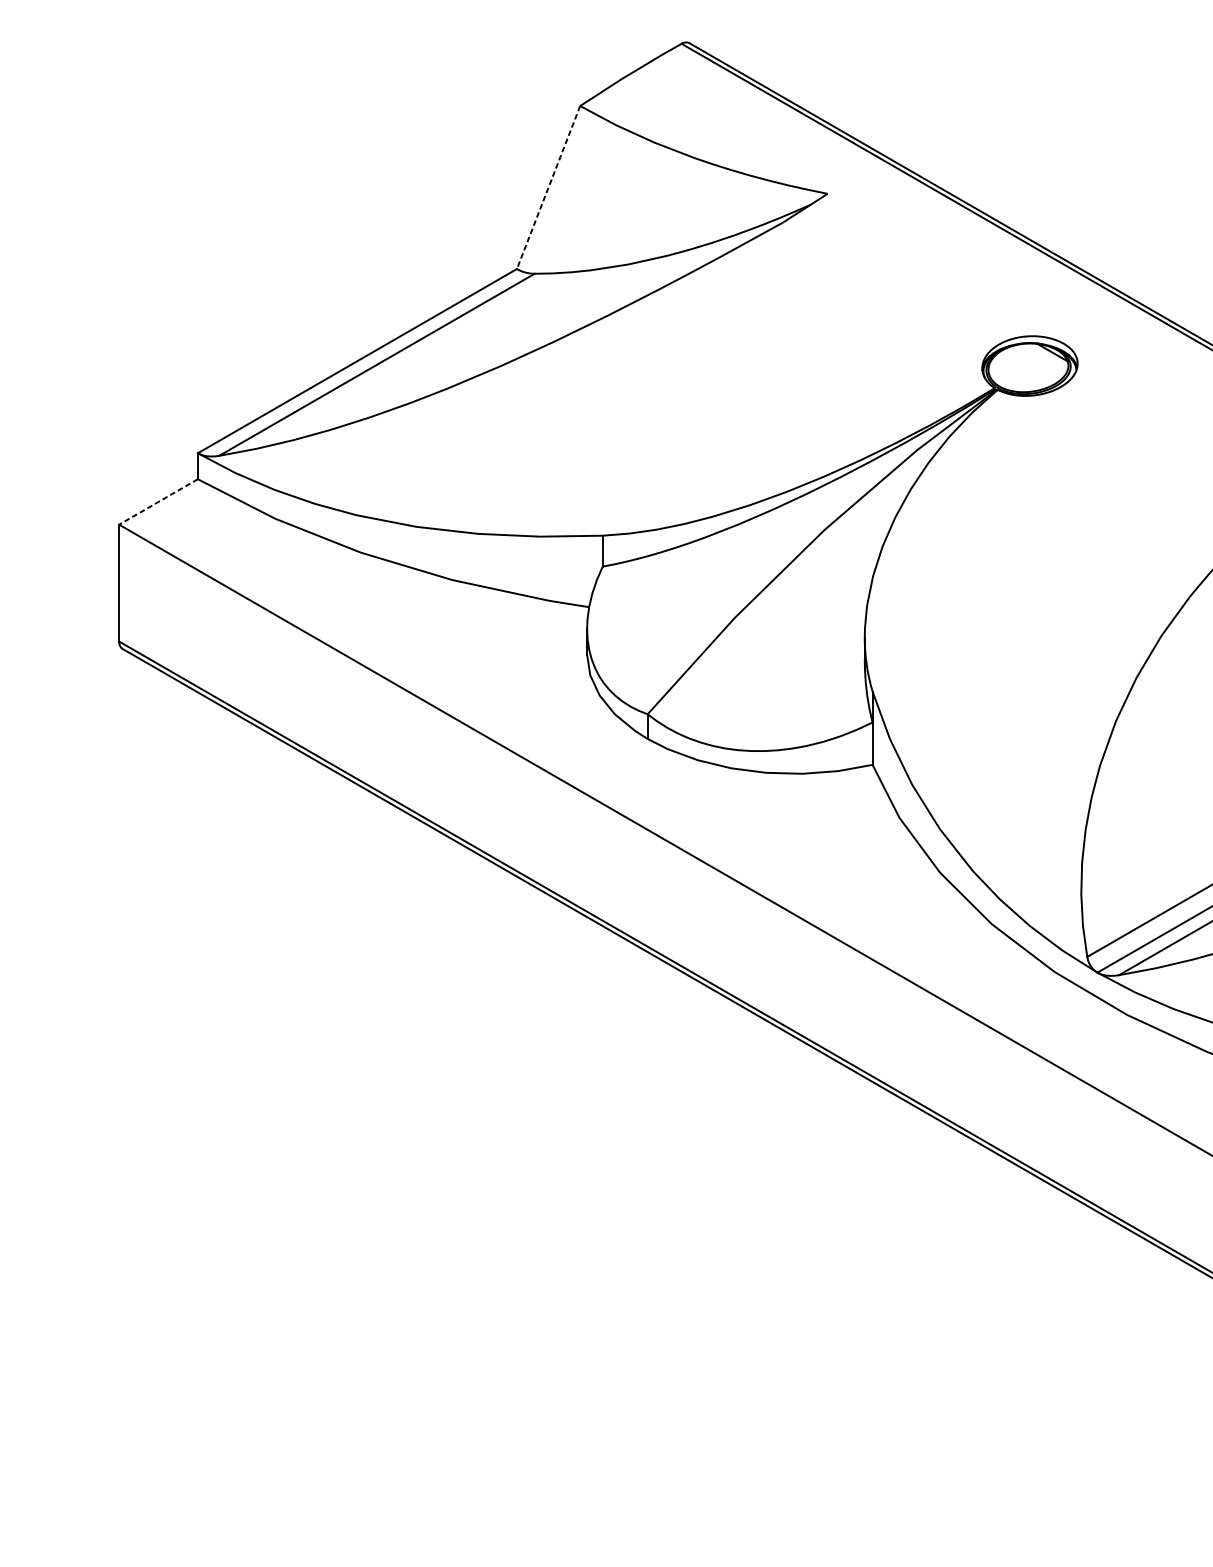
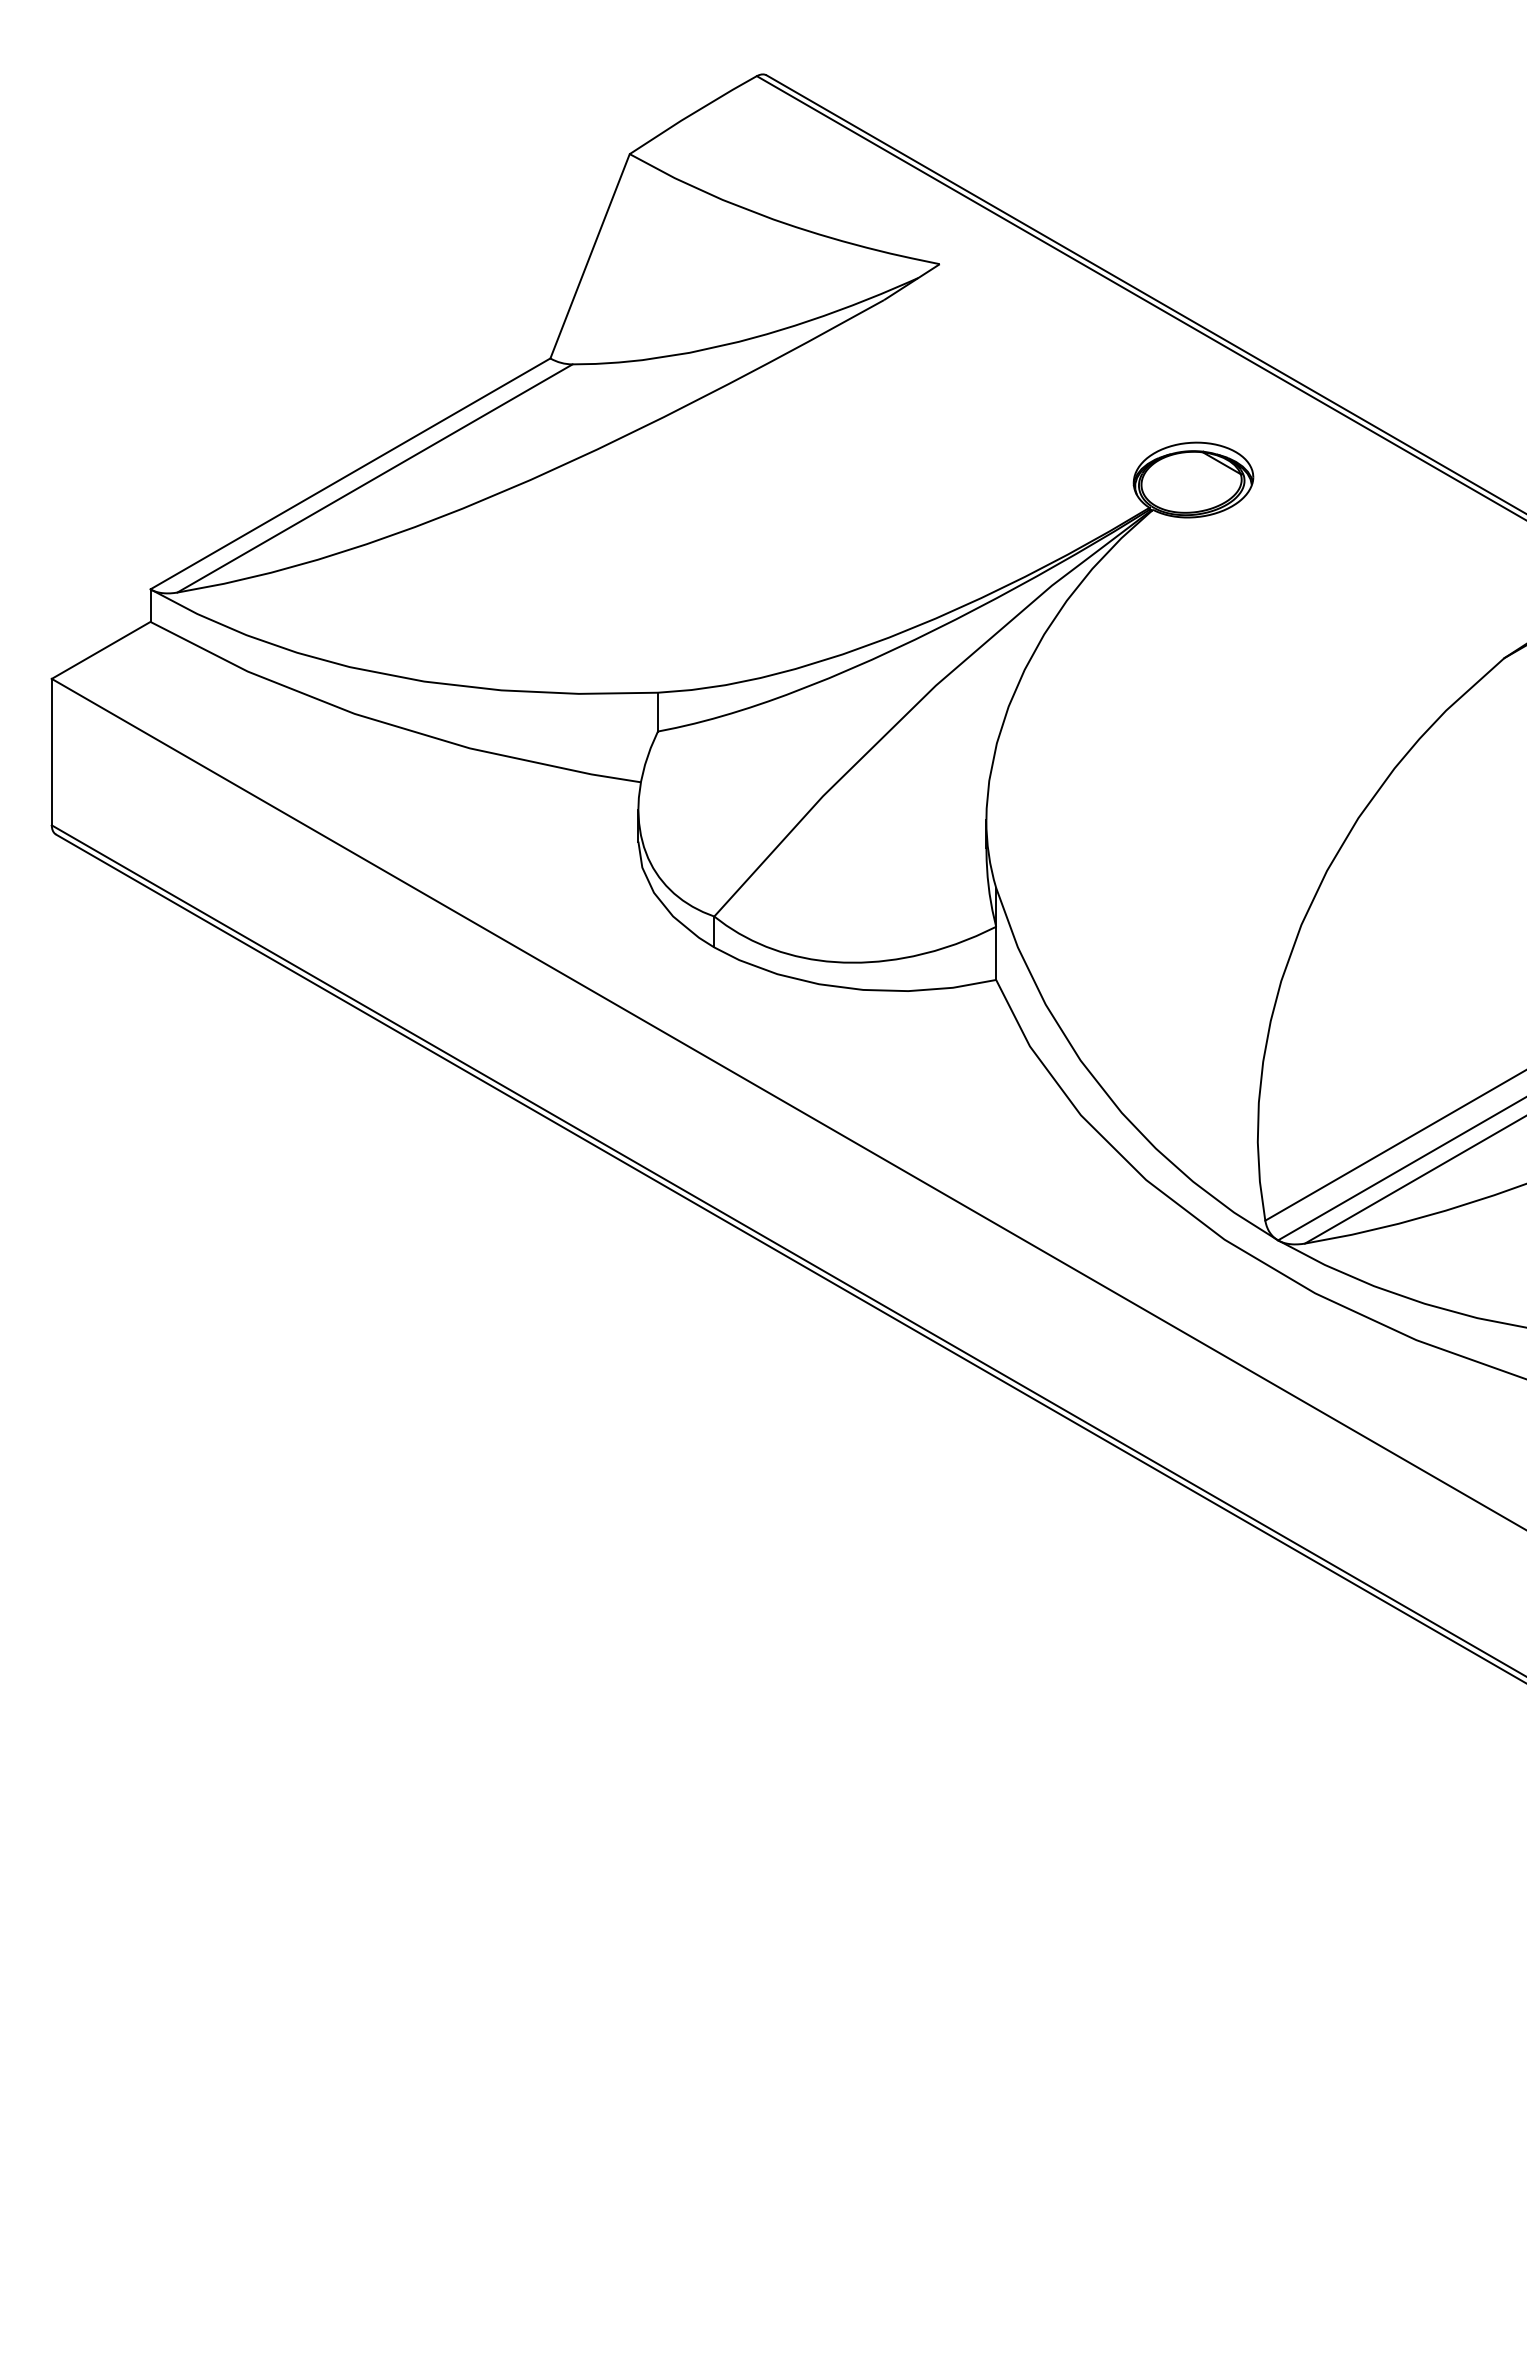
line: (548, 187) -> (590, 256), dashed -> solid
line: (158, 502) -> (101, 650), dashed -> solid

